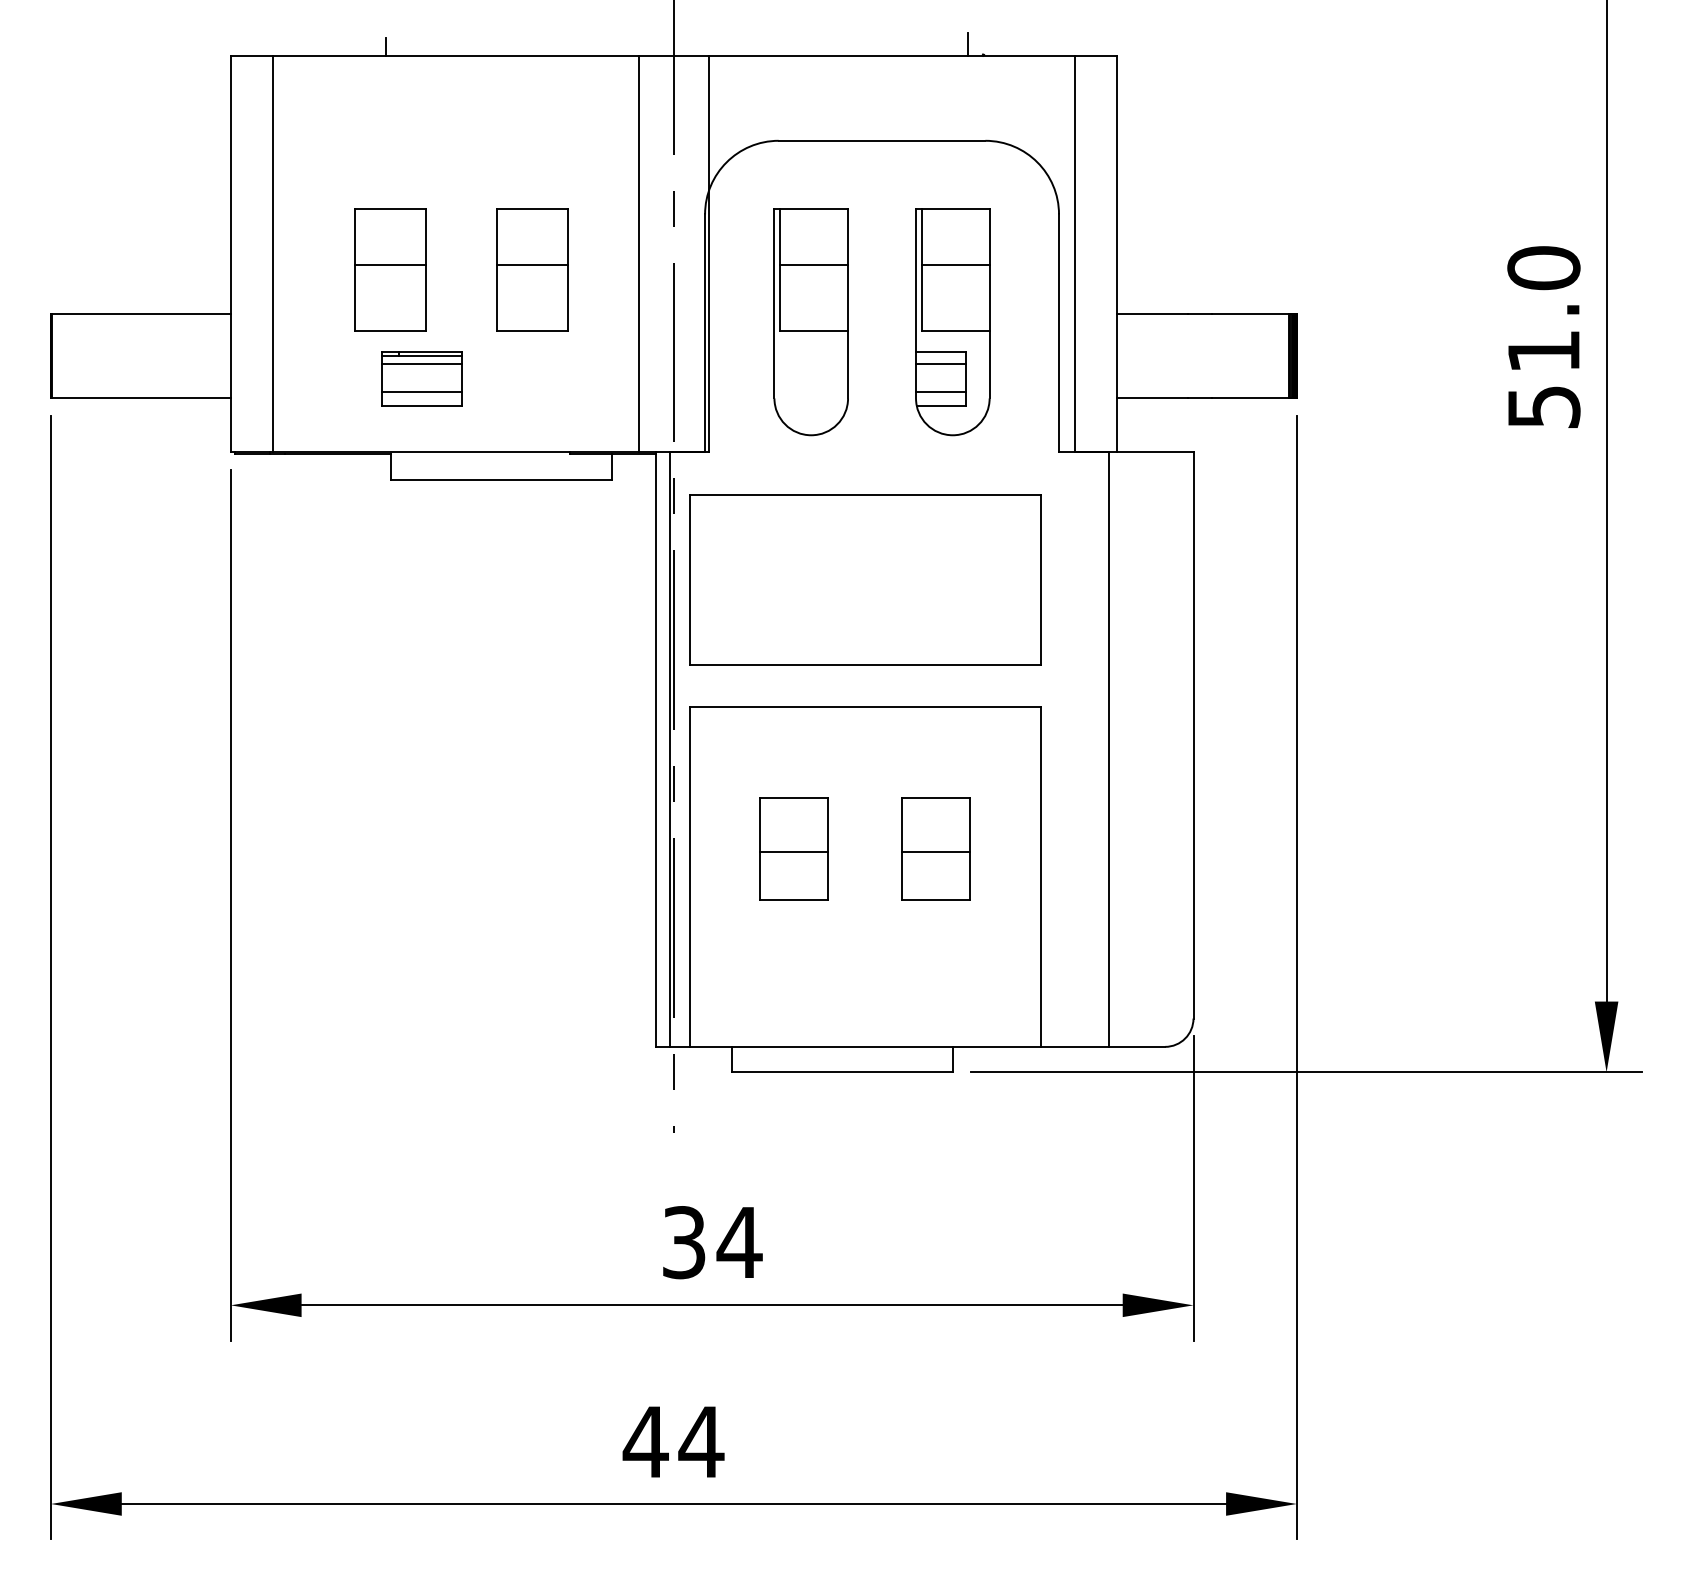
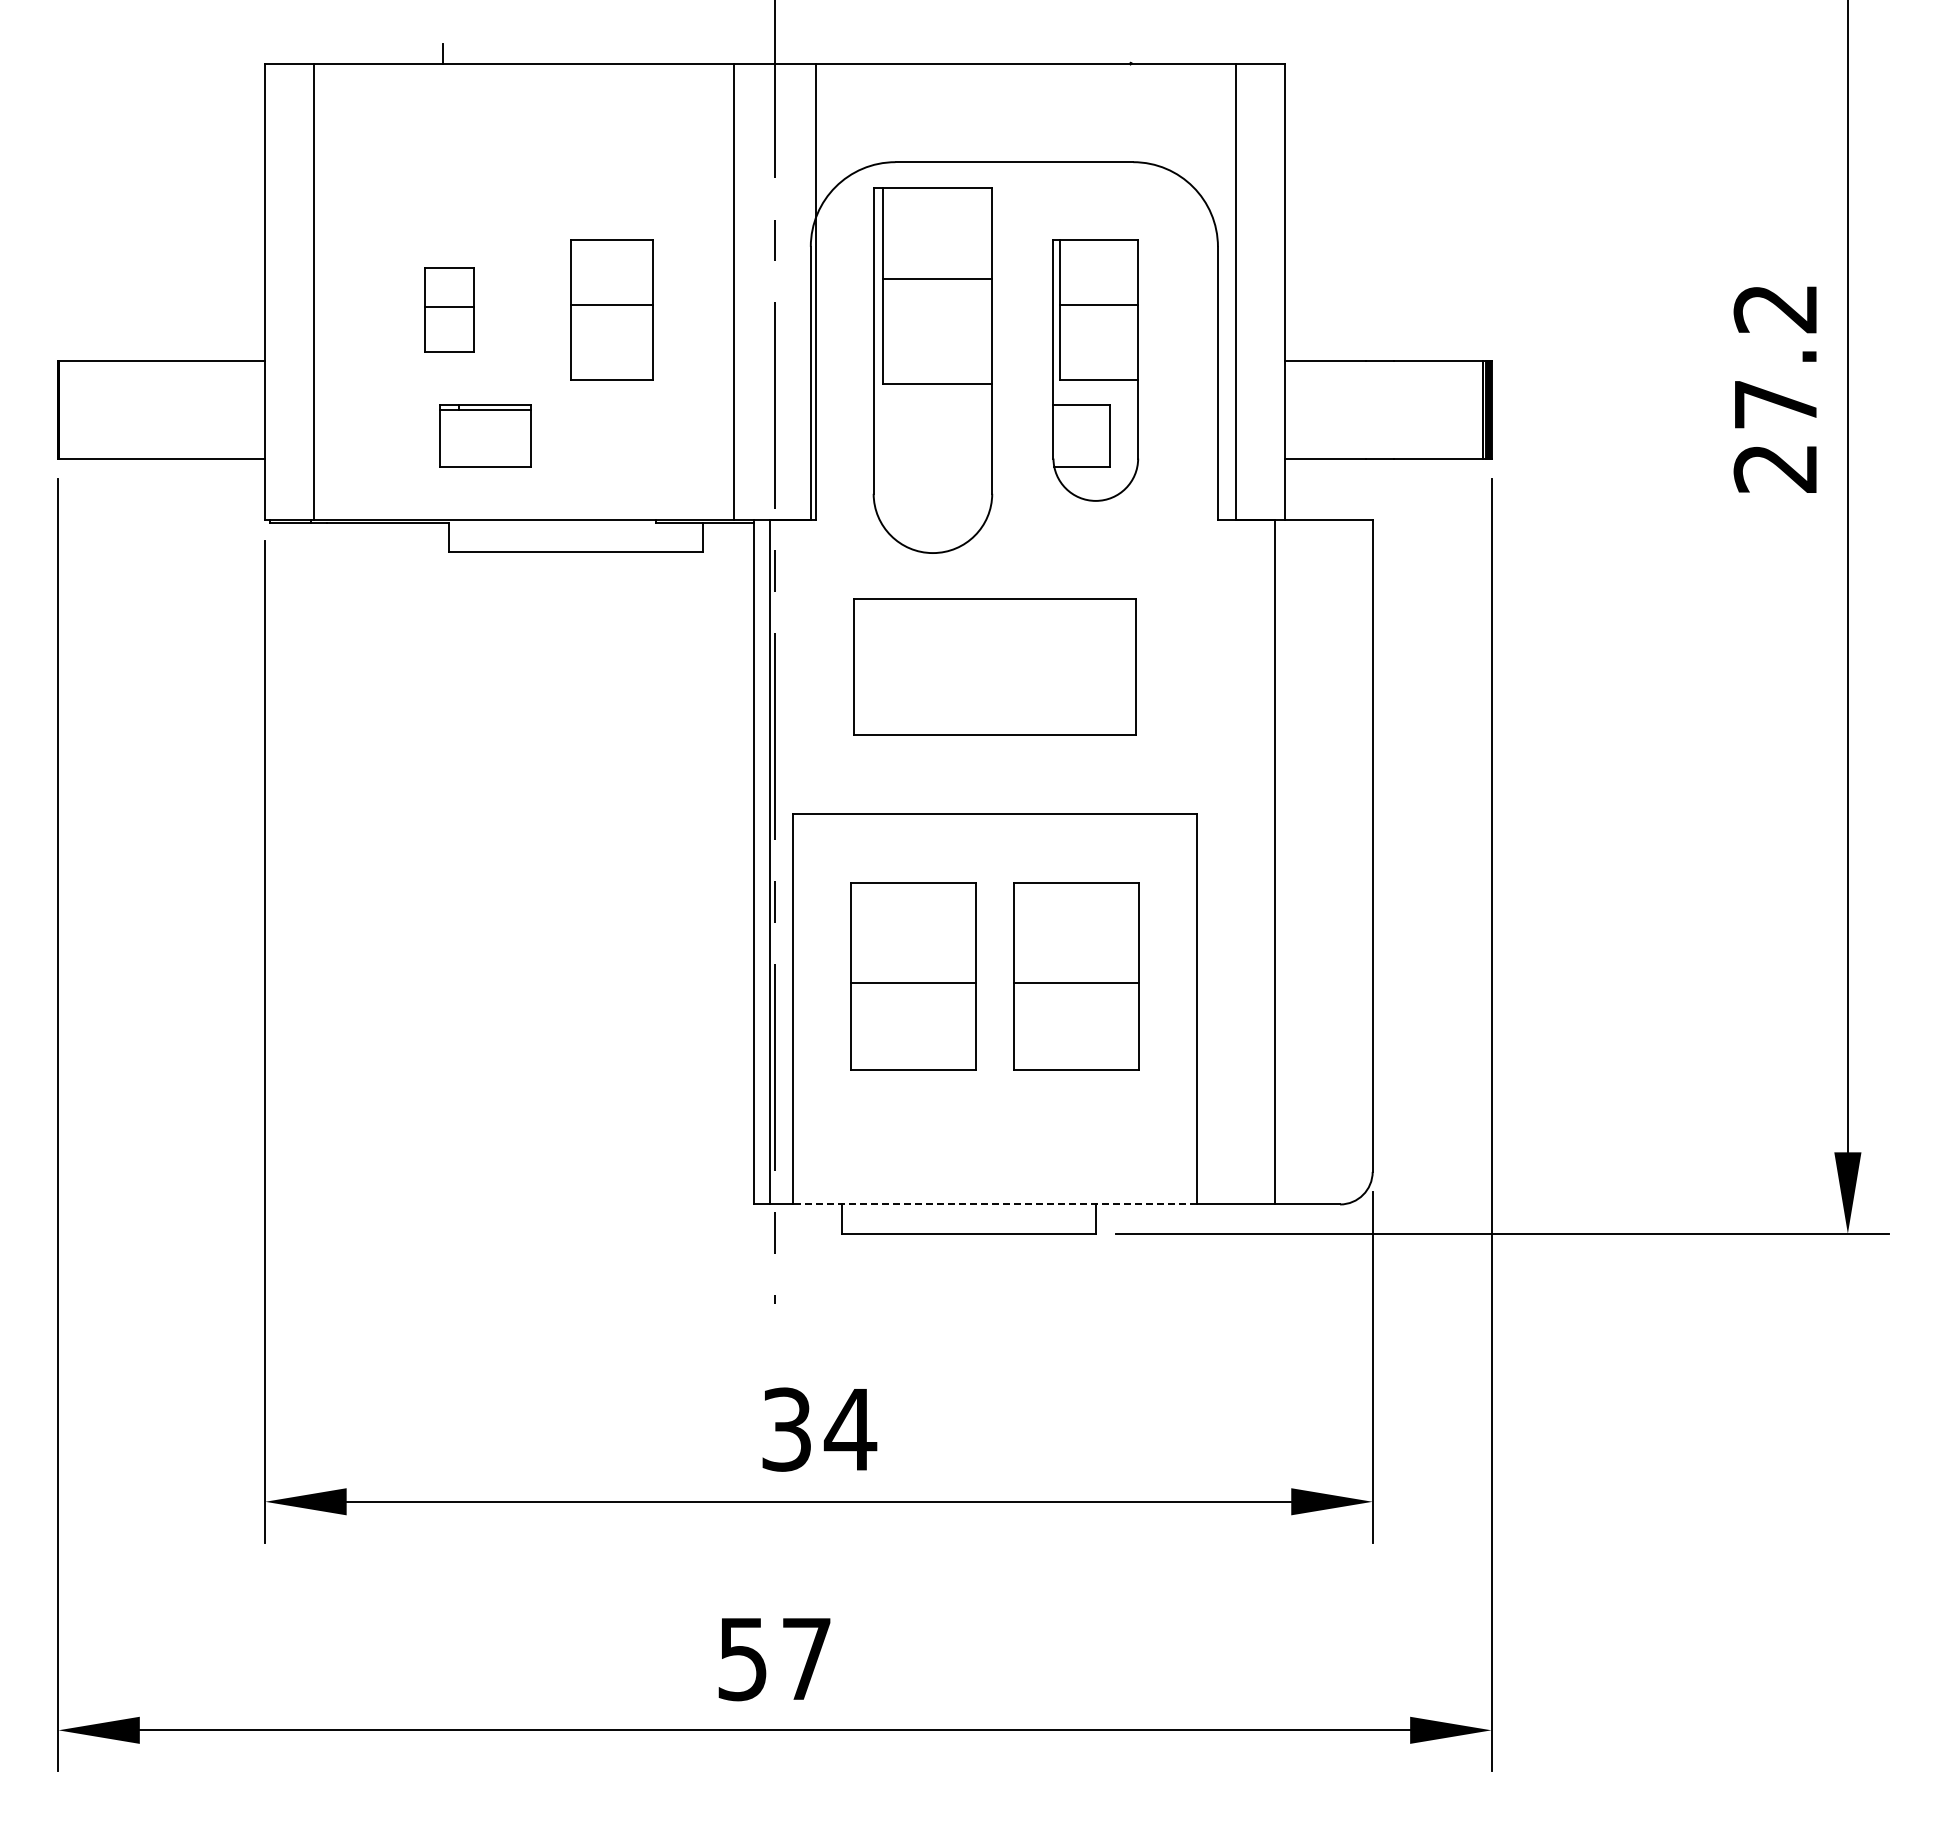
line: (968, 44) -> (1113, 51), removed
part: (390, 268) -> (449, 309), size x0.6
part: (810, 321) -> (932, 370), size x1.4
text: (1543, 336) -> (1775, 387), 51.0 -> 27.2
line: (421, 363) -> (484, 418), removed
line: (940, 363) -> (1081, 418), removed
line: (421, 392) -> (484, 451), removed
line: (940, 392) -> (1081, 451), removed
part: (864, 579) -> (994, 666), size x0.7
part: (794, 848) -> (913, 976), size x1.6
part: (935, 848) -> (1075, 976), size x1.6
line: (864, 1046) -> (994, 1204), solid -> dashed
text: (673, 1442) -> (774, 1659), 44 -> 57

